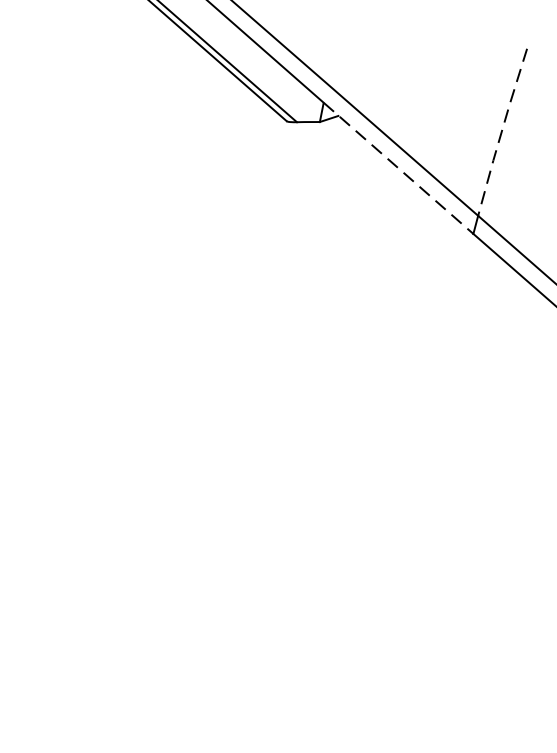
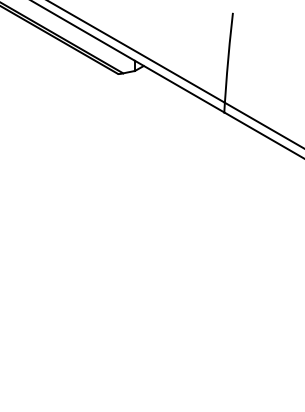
line: (501, 131) -> (228, 57), dashed -> solid
line: (398, 168) -> (179, 86), dashed -> solid

